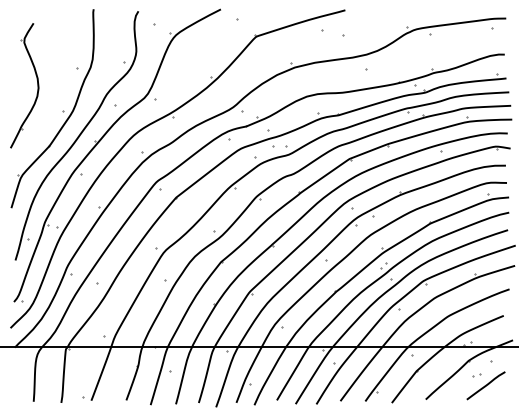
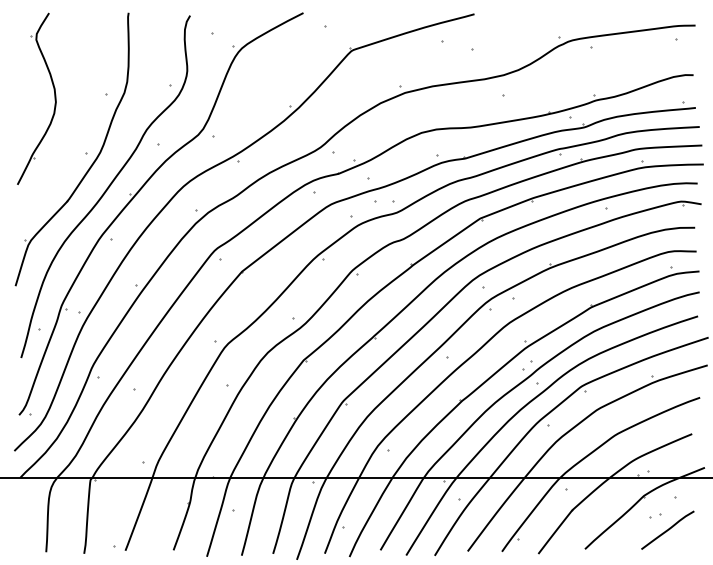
part: (37, 85) -> (54, 98), moved

